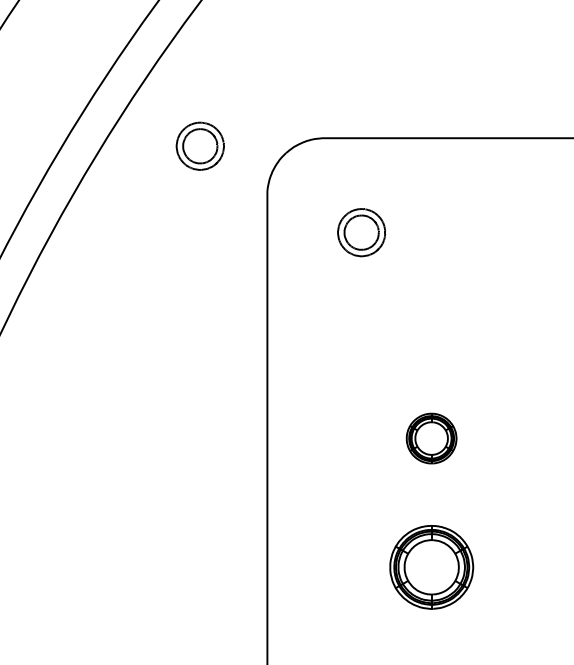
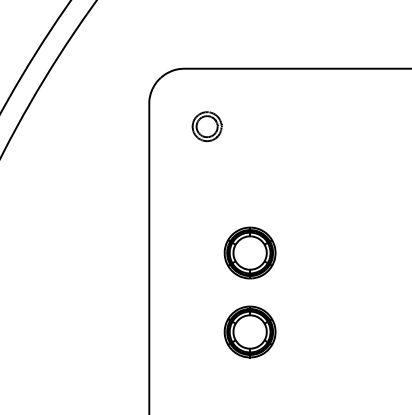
part: (199, 146) -> (107, 73), removed
part: (430, 437) -> (249, 252), size x1.67

